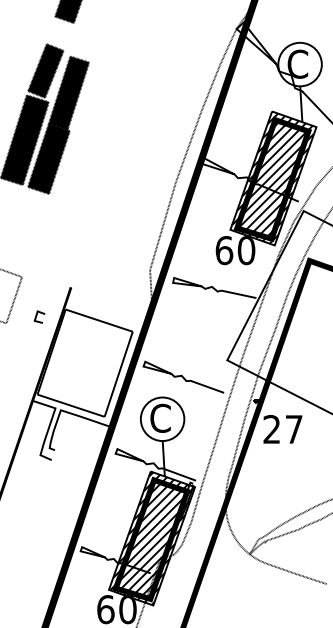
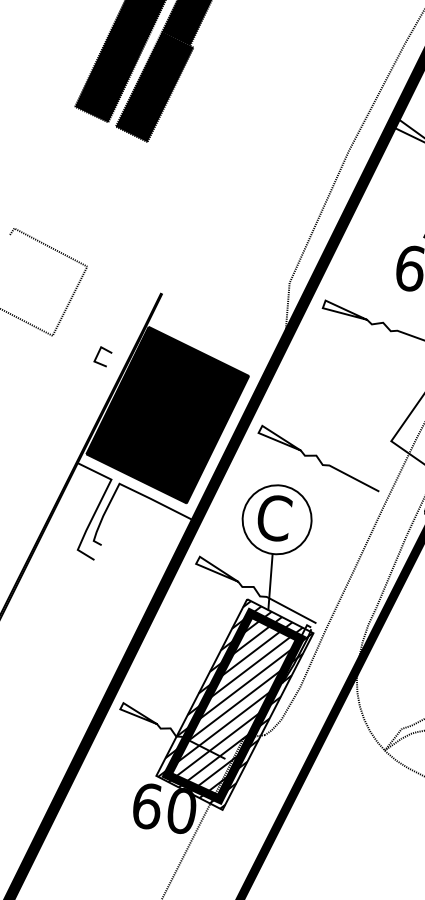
line: (37, 316) -> (99, 355), moved
fill: (84, 362) -> (166, 413), added

